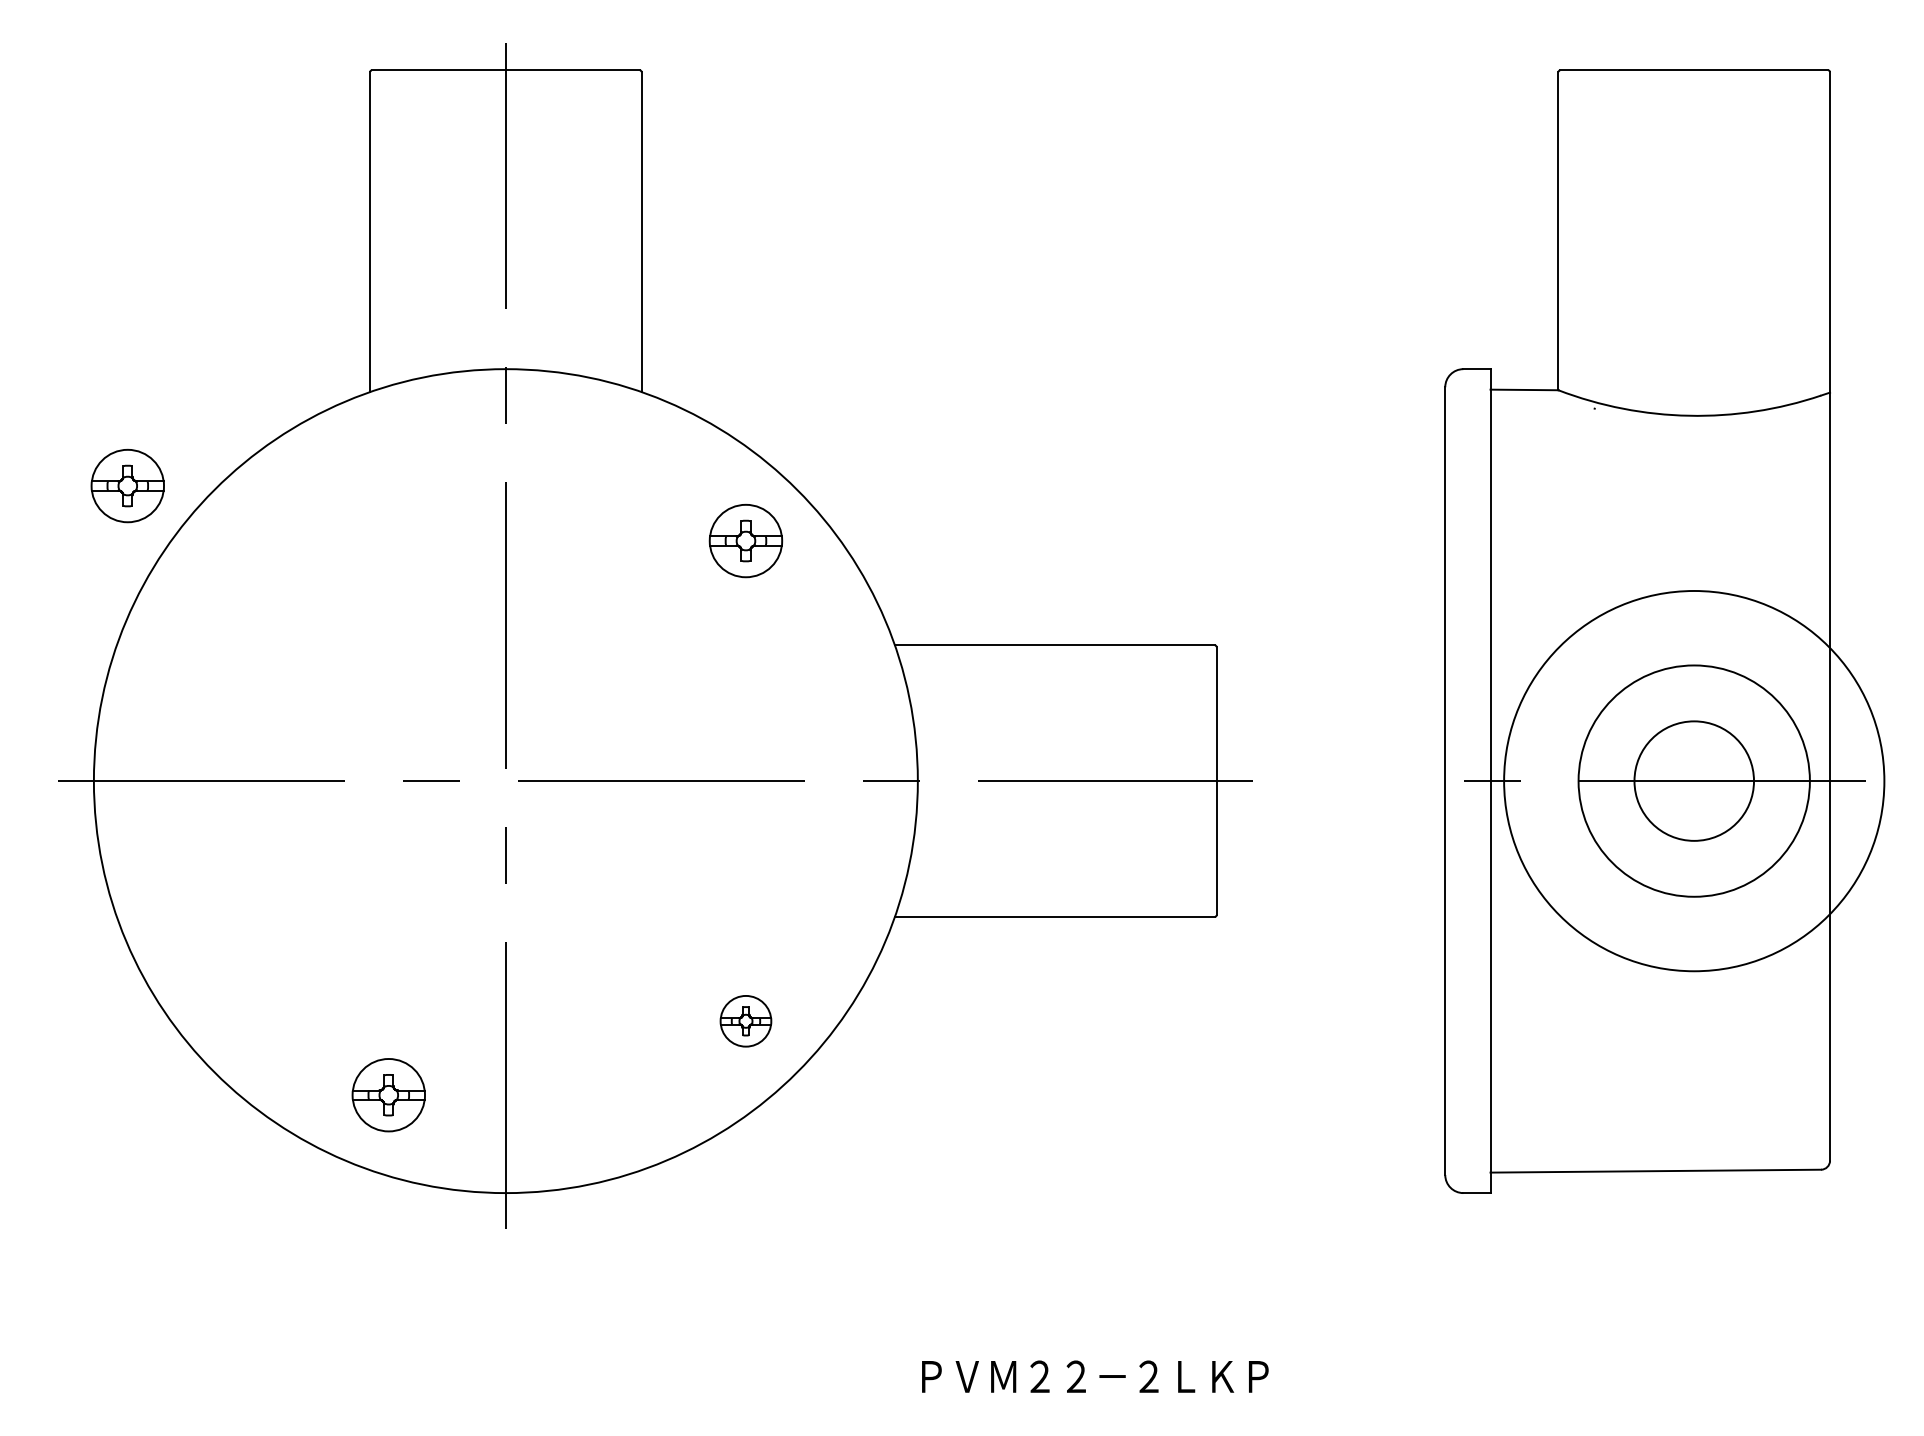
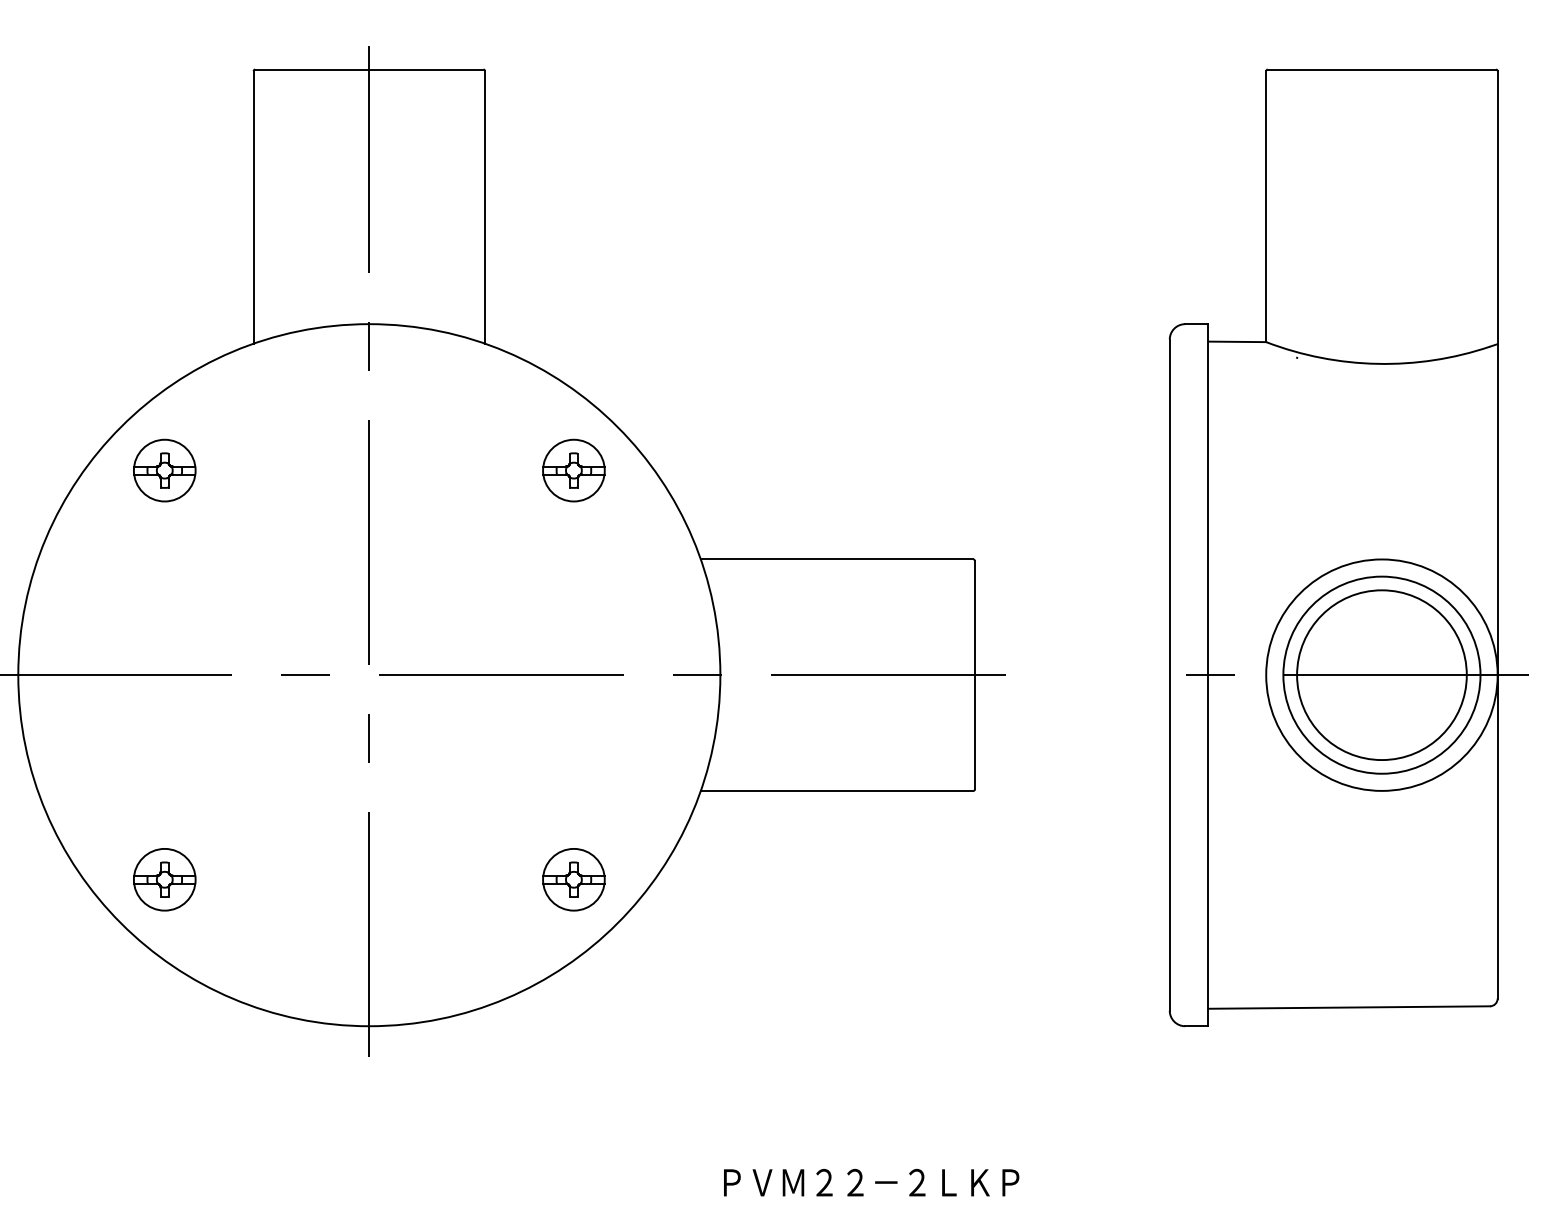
part: (127, 485) -> (164, 470), moved
circle: (1693, 780) -> (1381, 674), size x1.67
circle: (1694, 780) -> (1382, 674), size x0.71
part: (745, 1021) -> (573, 880), size x1.43
part: (388, 1095) -> (164, 880), moved

